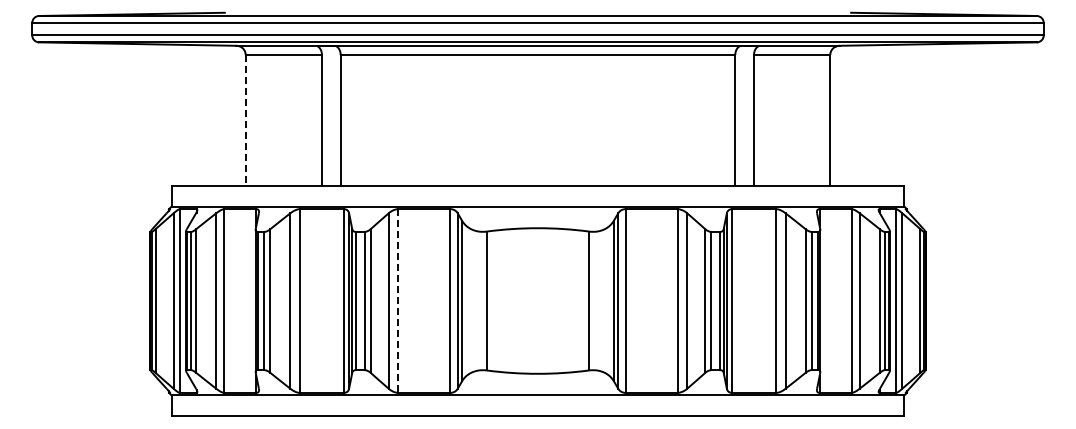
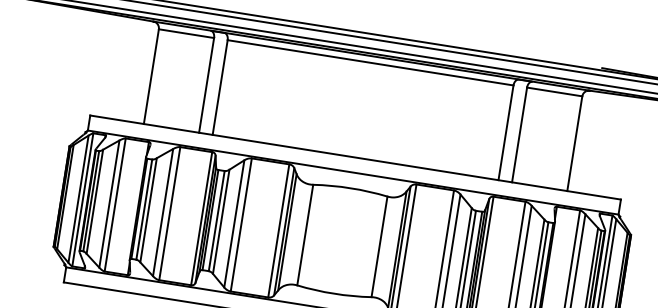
line: (245, 120) -> (151, 76), dashed -> solid
line: (398, 301) -> (241, 225), dashed -> solid

